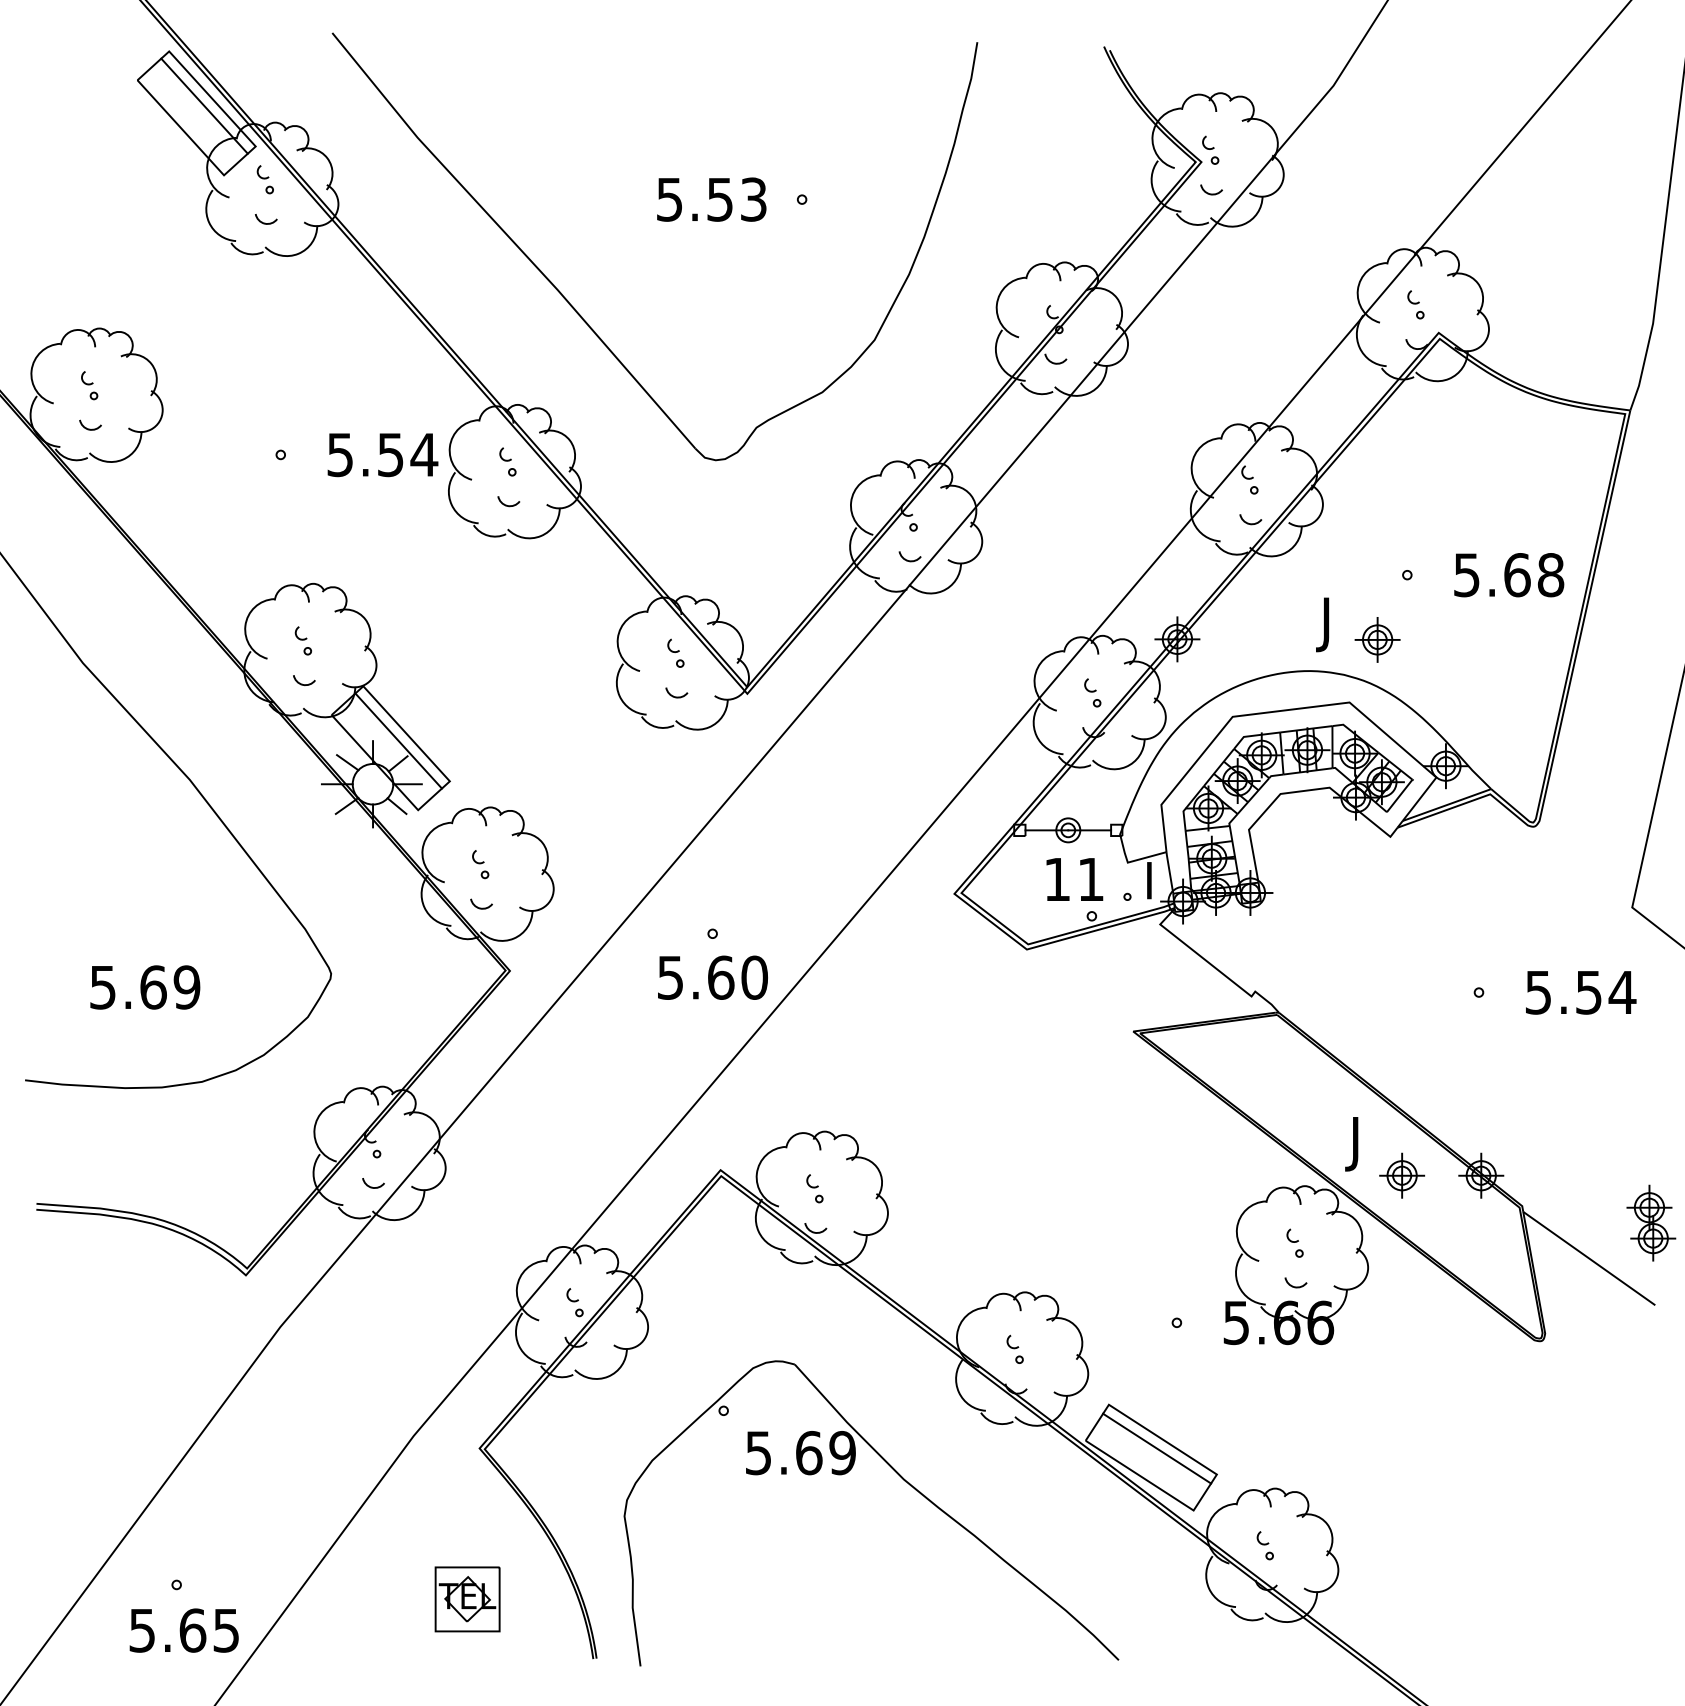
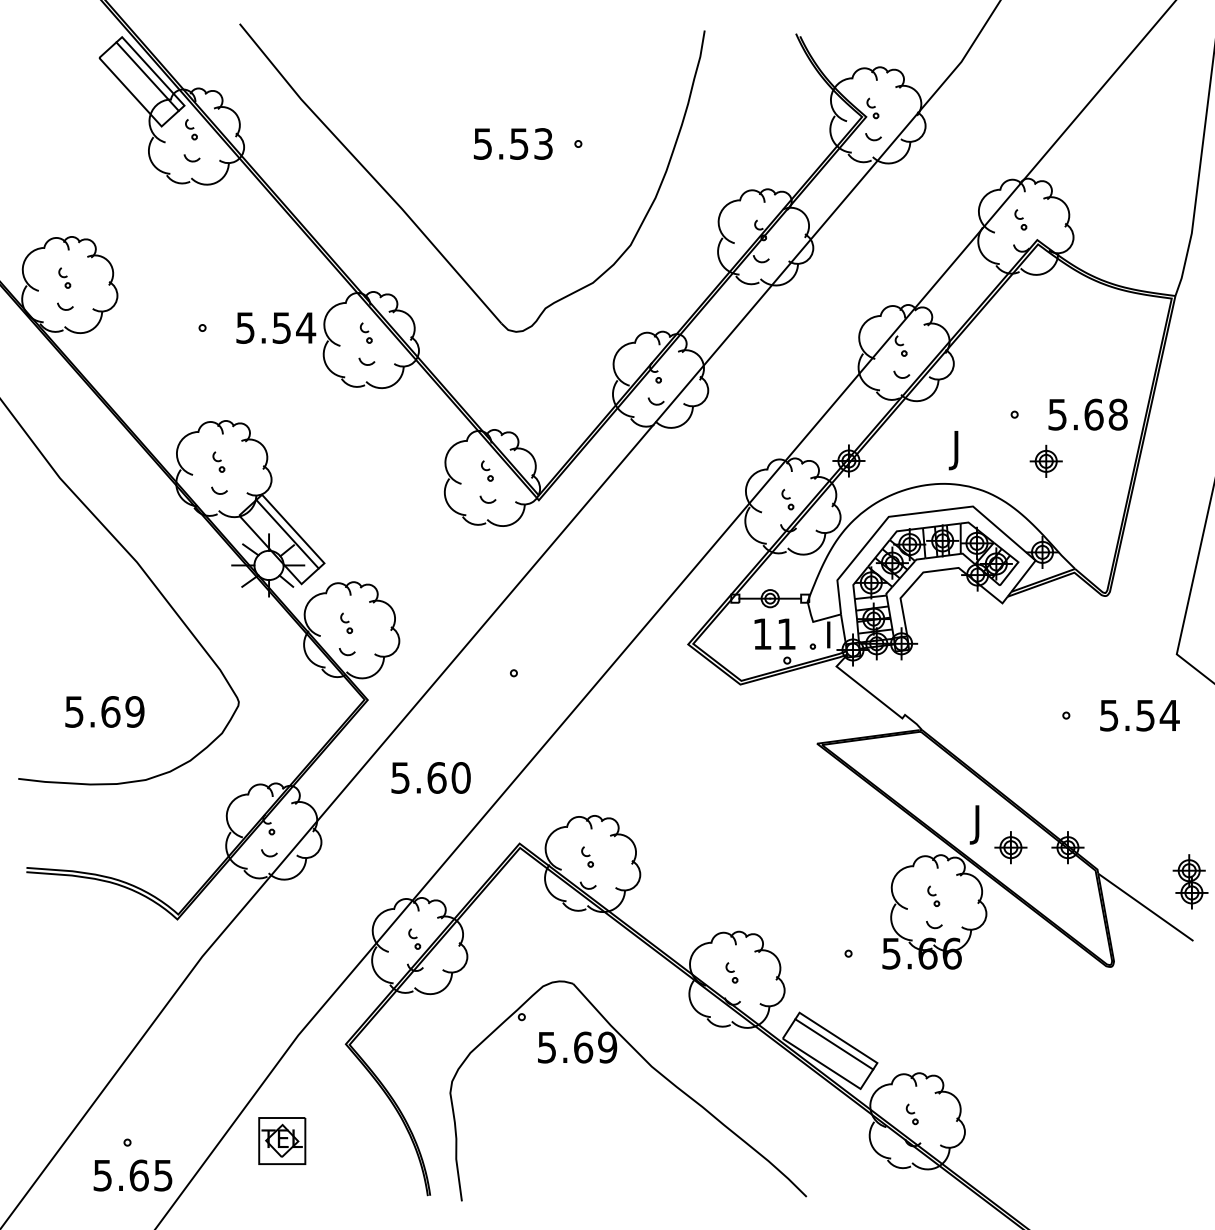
part: (1376, 638) -> (1045, 460), moved
text: (712, 977) -> (430, 777), moved
part: (467, 1598) -> (282, 1140), moved

